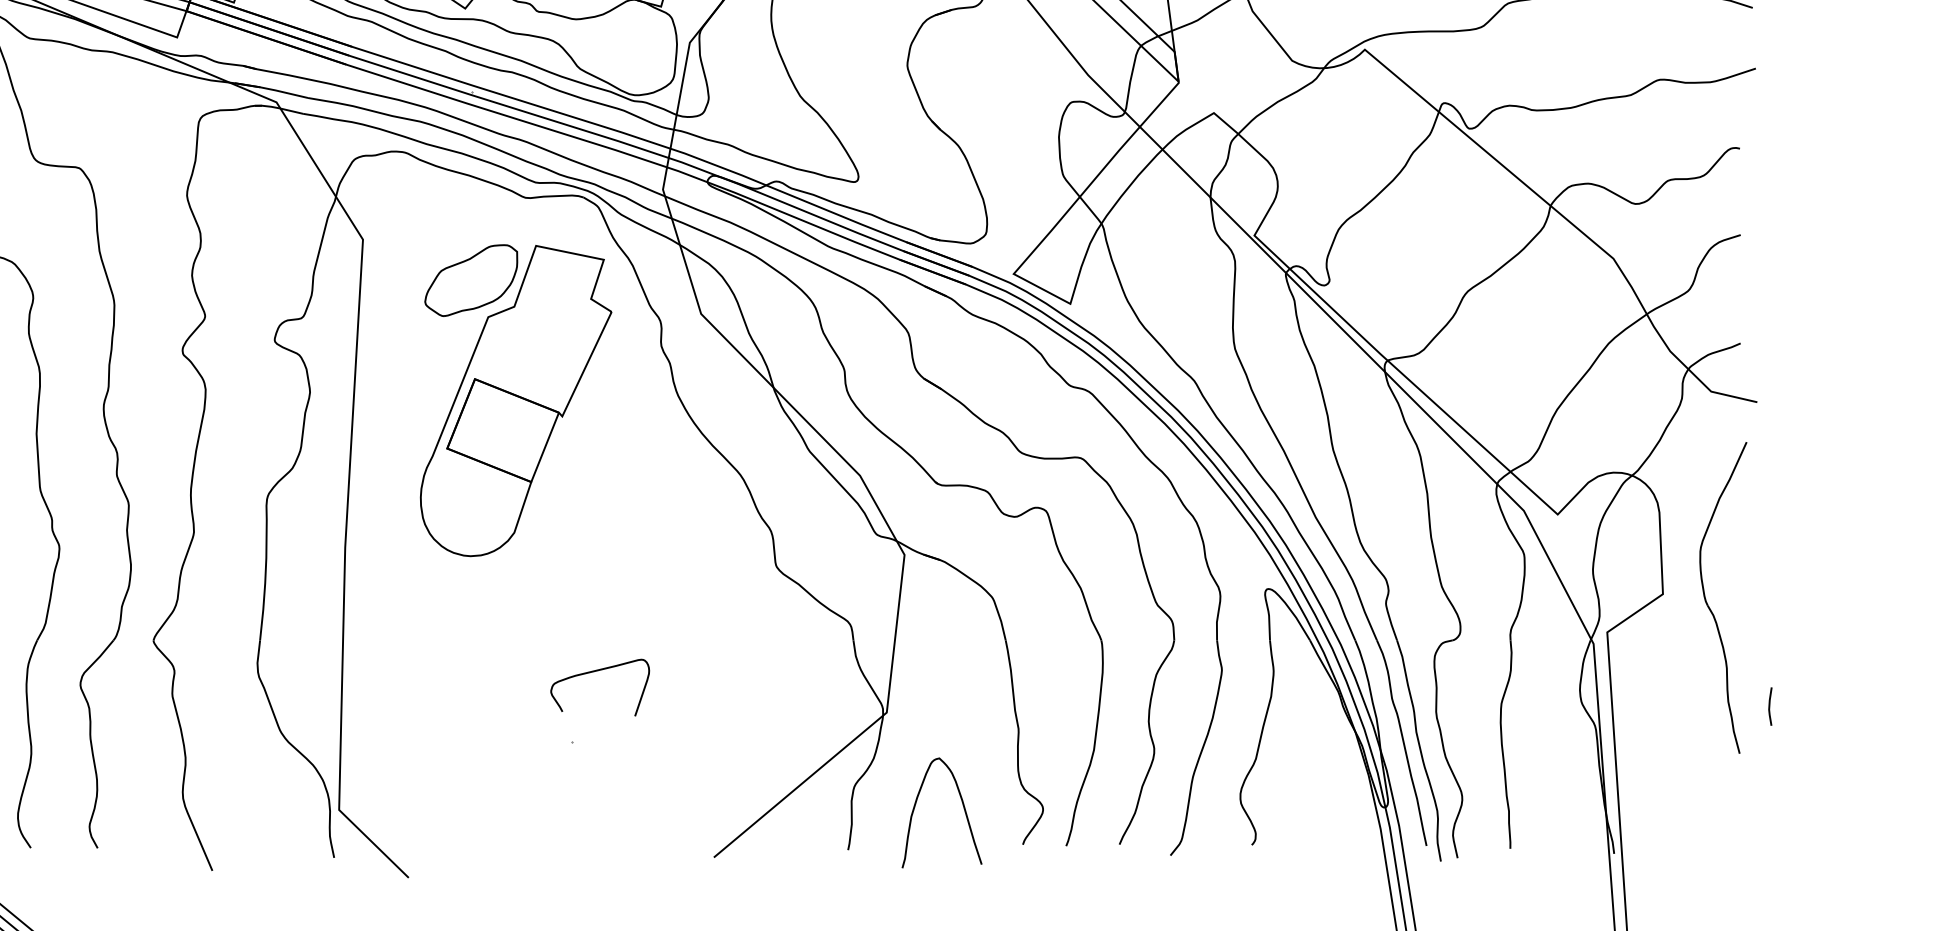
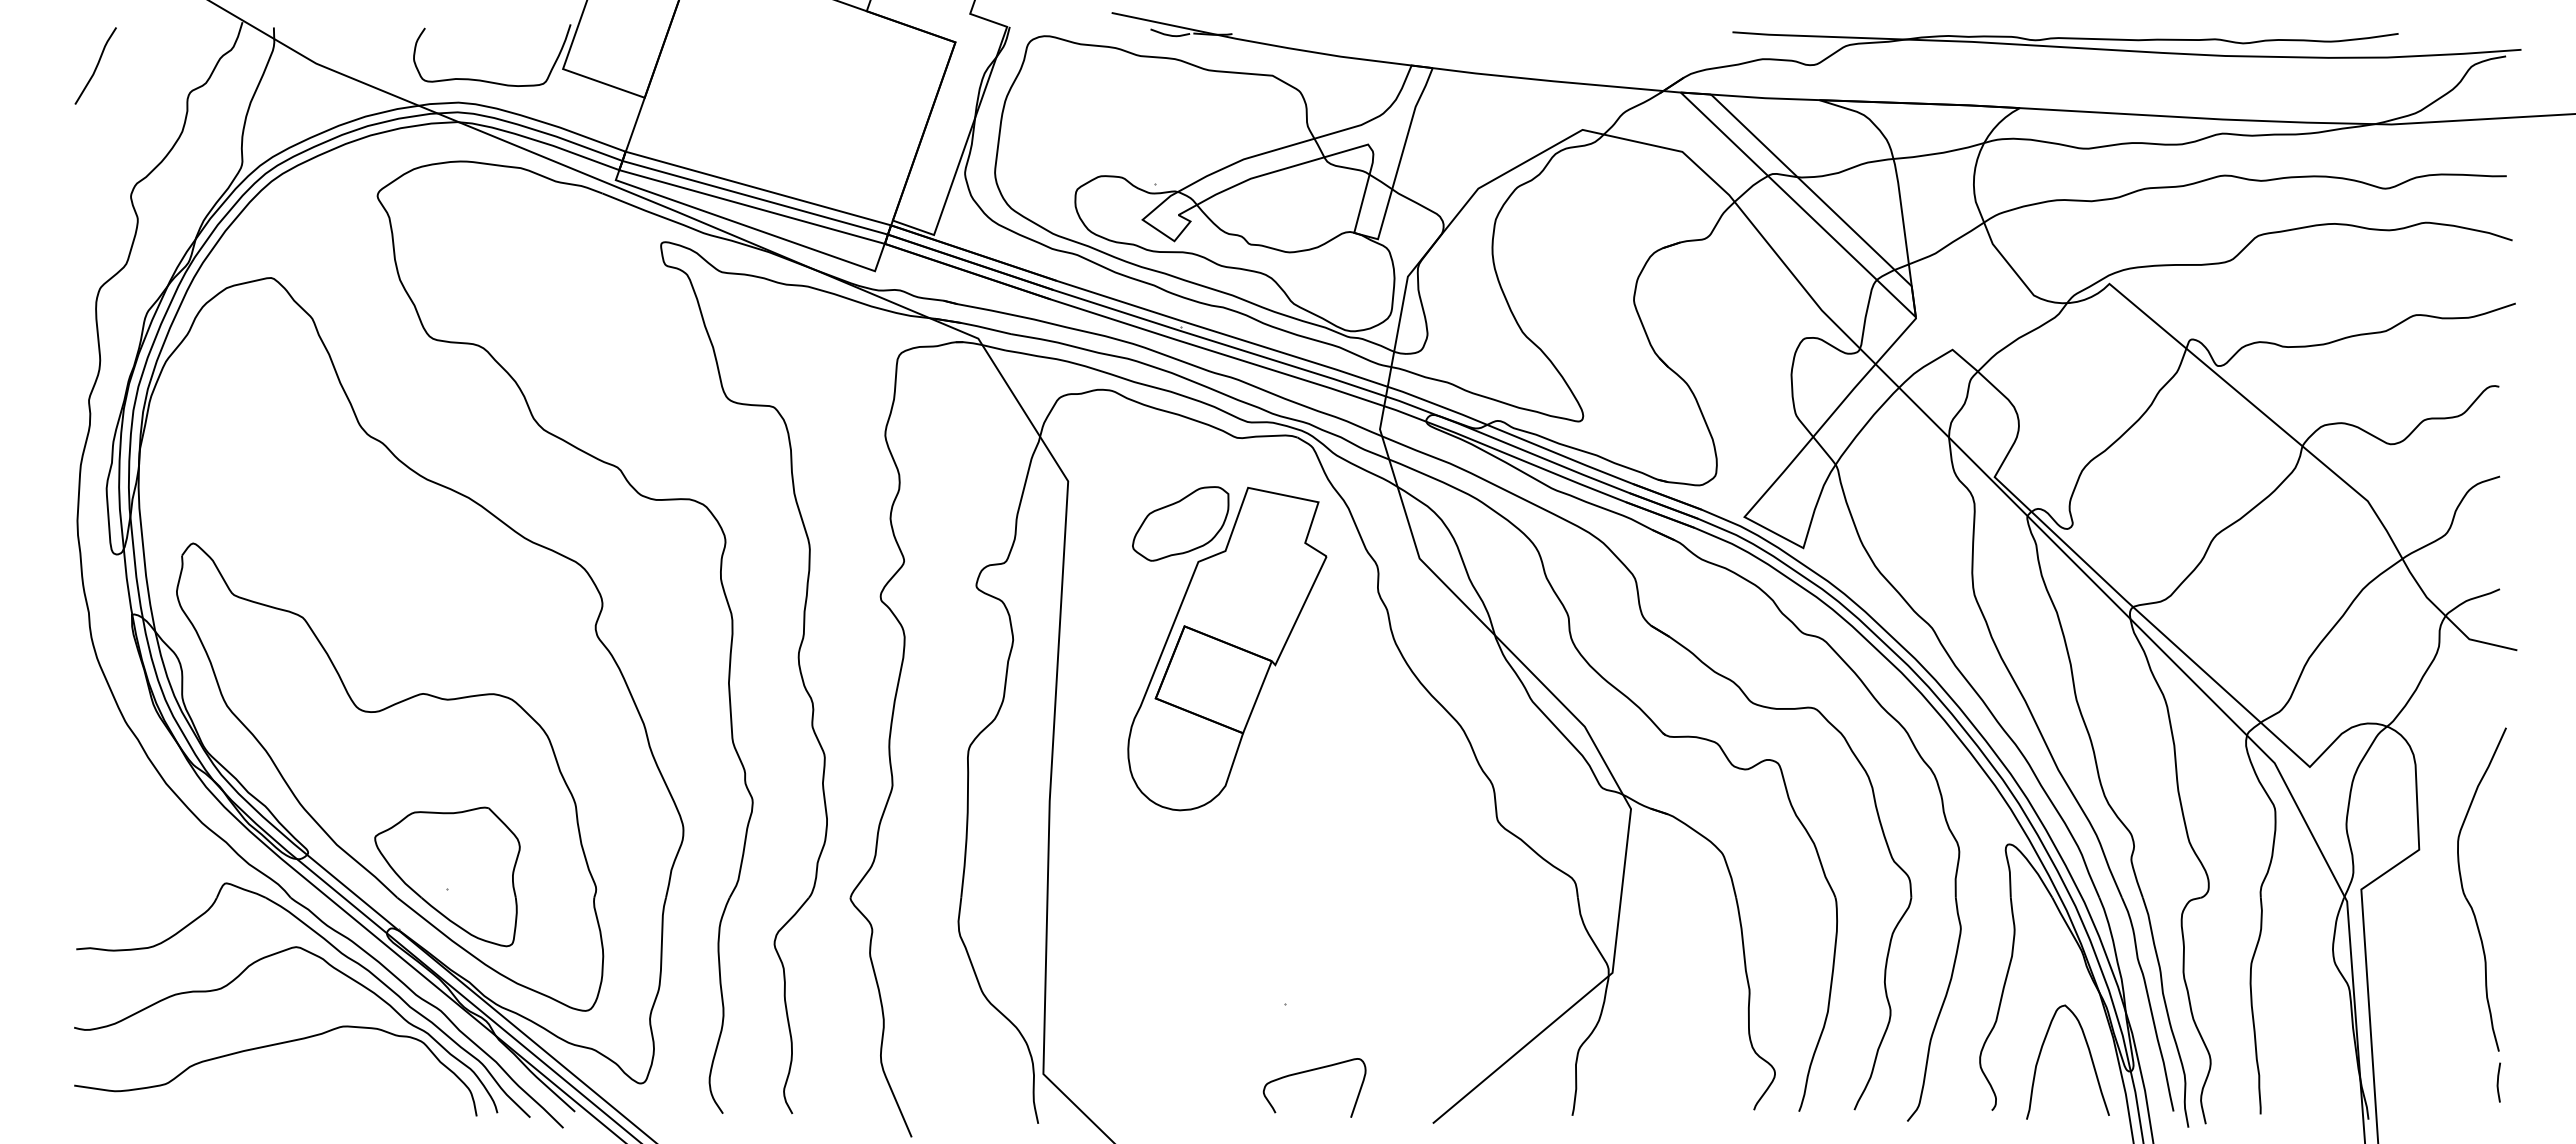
part: (1708, 604) -> (2466, 896), moved
curve: (597, 671) -> (1311, 1071), moved
line: (1770, 706) -> (2498, 1082), moved
curve: (962, 806) -> (2089, 1055), moved

